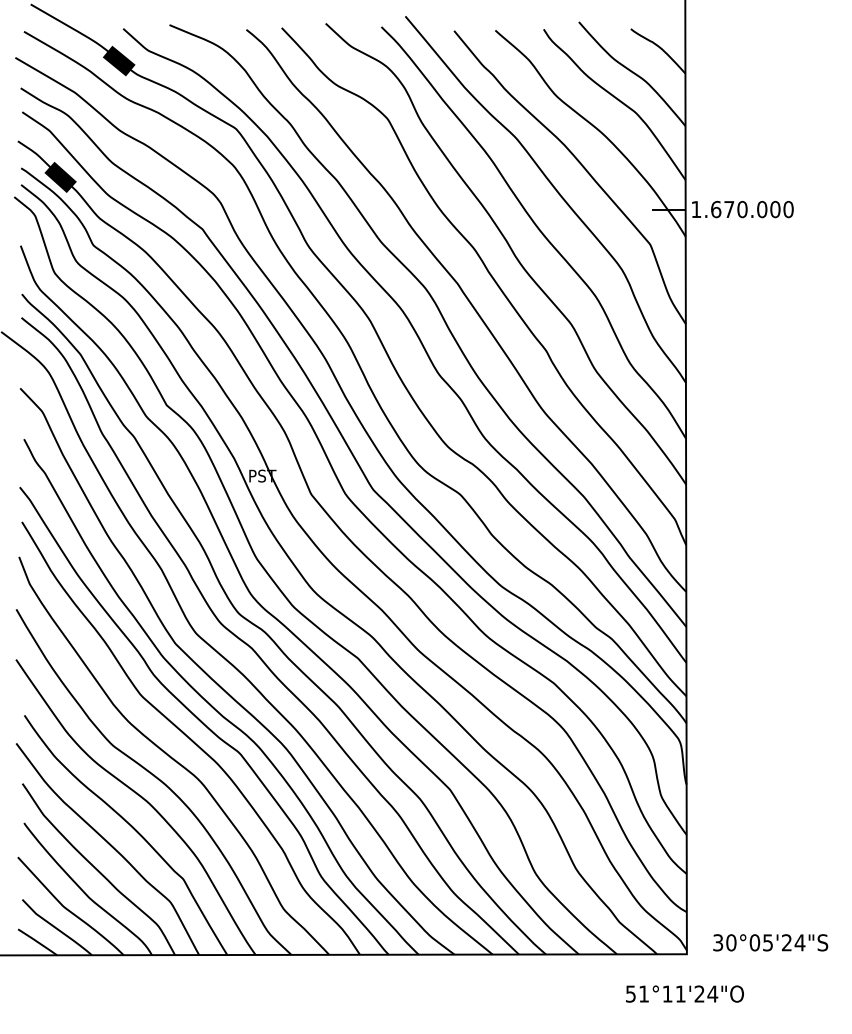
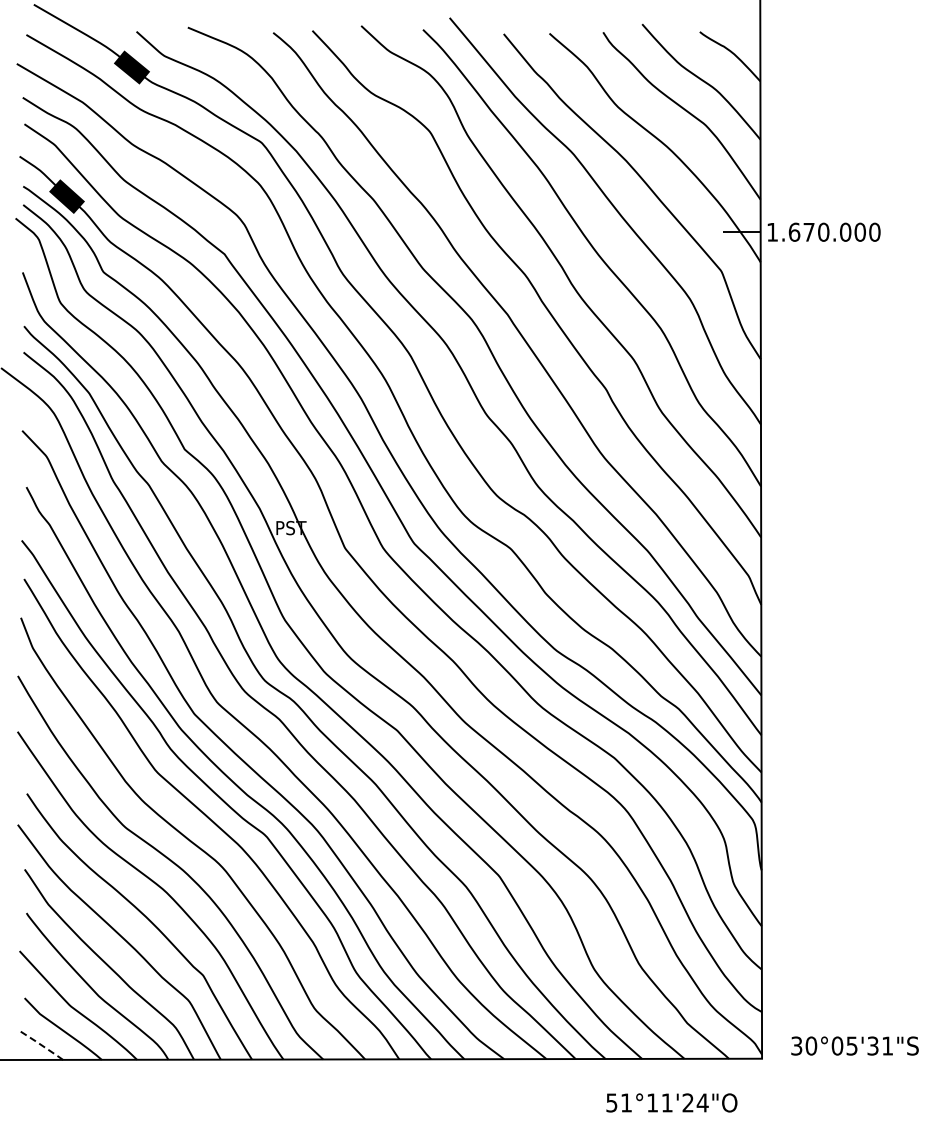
line: (37, 942) -> (41, 1045), solid -> dashed
text: (793, 942) -> (880, 1045), 30°05'24"S -> 30°05'31"S
text: (684, 993) -> (671, 1102), moved

